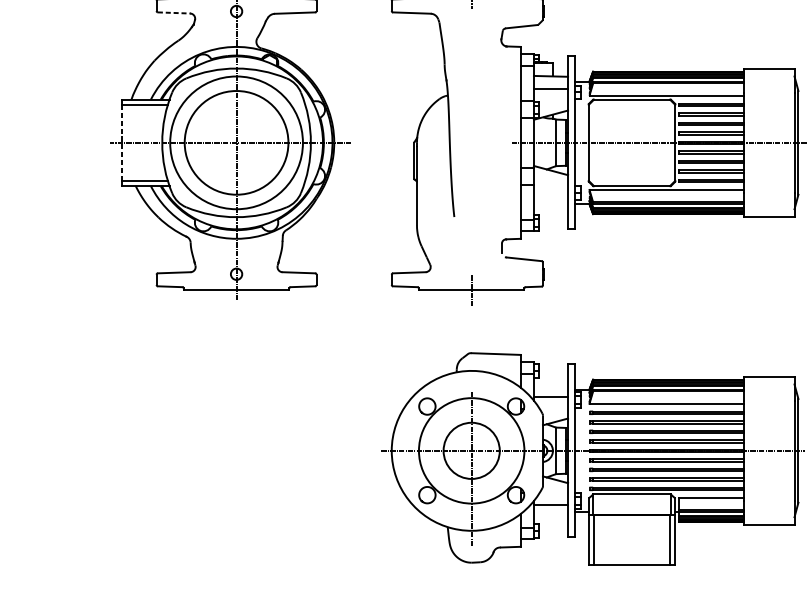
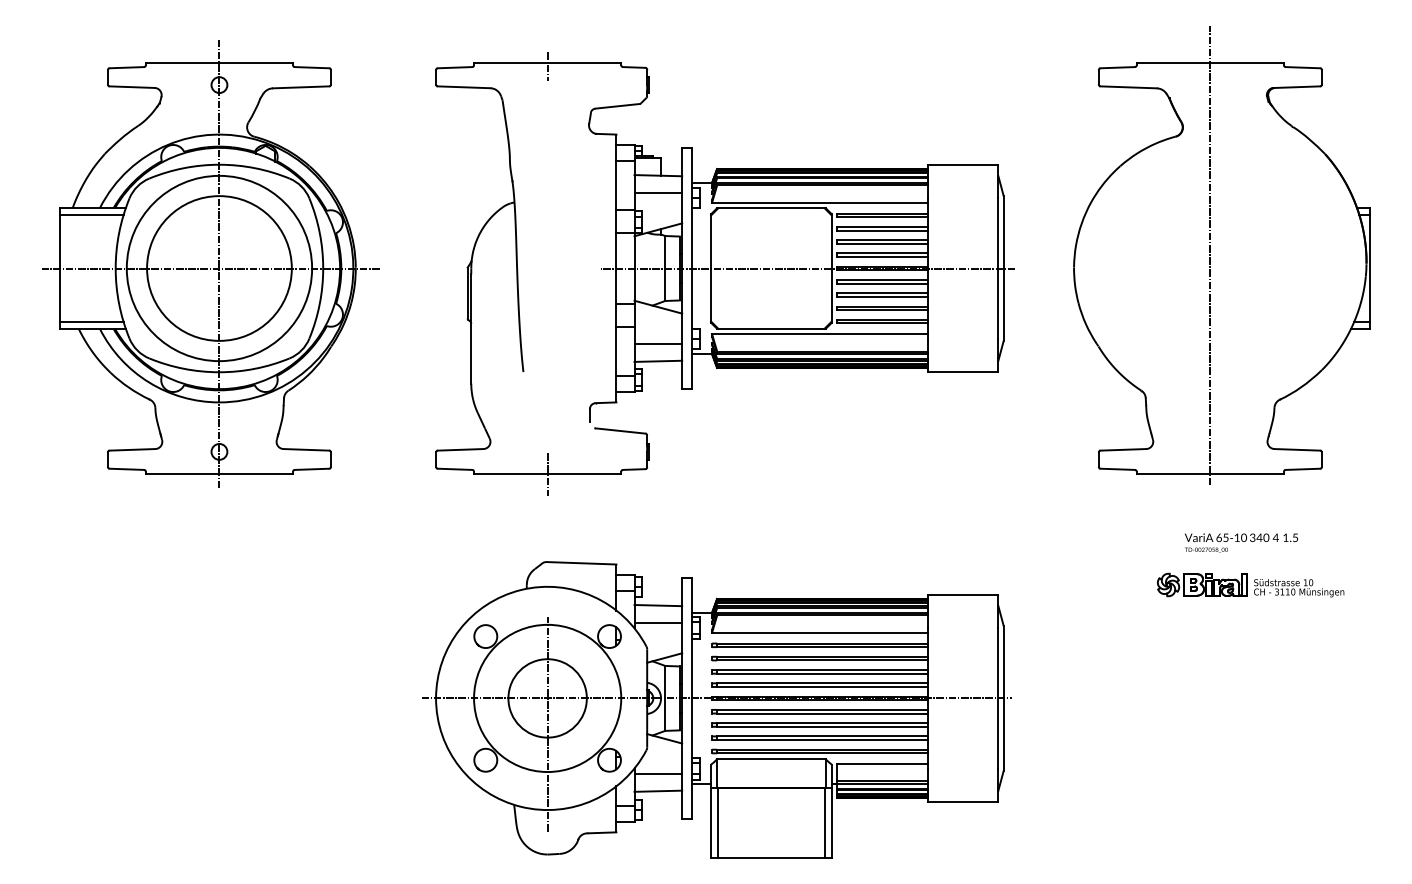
line: (174, 13) -> (132, 87), dashed -> solid
line: (122, 142) -> (60, 268), dashed -> solid
line: (551, 197) -> (658, 344), added
line: (551, 208) -> (658, 360), added
line: (551, 384) -> (658, 605), added
line: (551, 516) -> (658, 790), added

